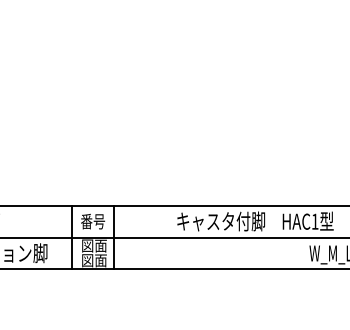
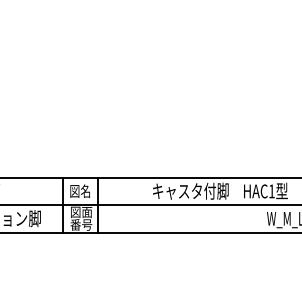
text: (93, 221) -> (80, 191), 番号 -> 図名
text: (93, 260) -> (80, 224), 図面 -> 番号

